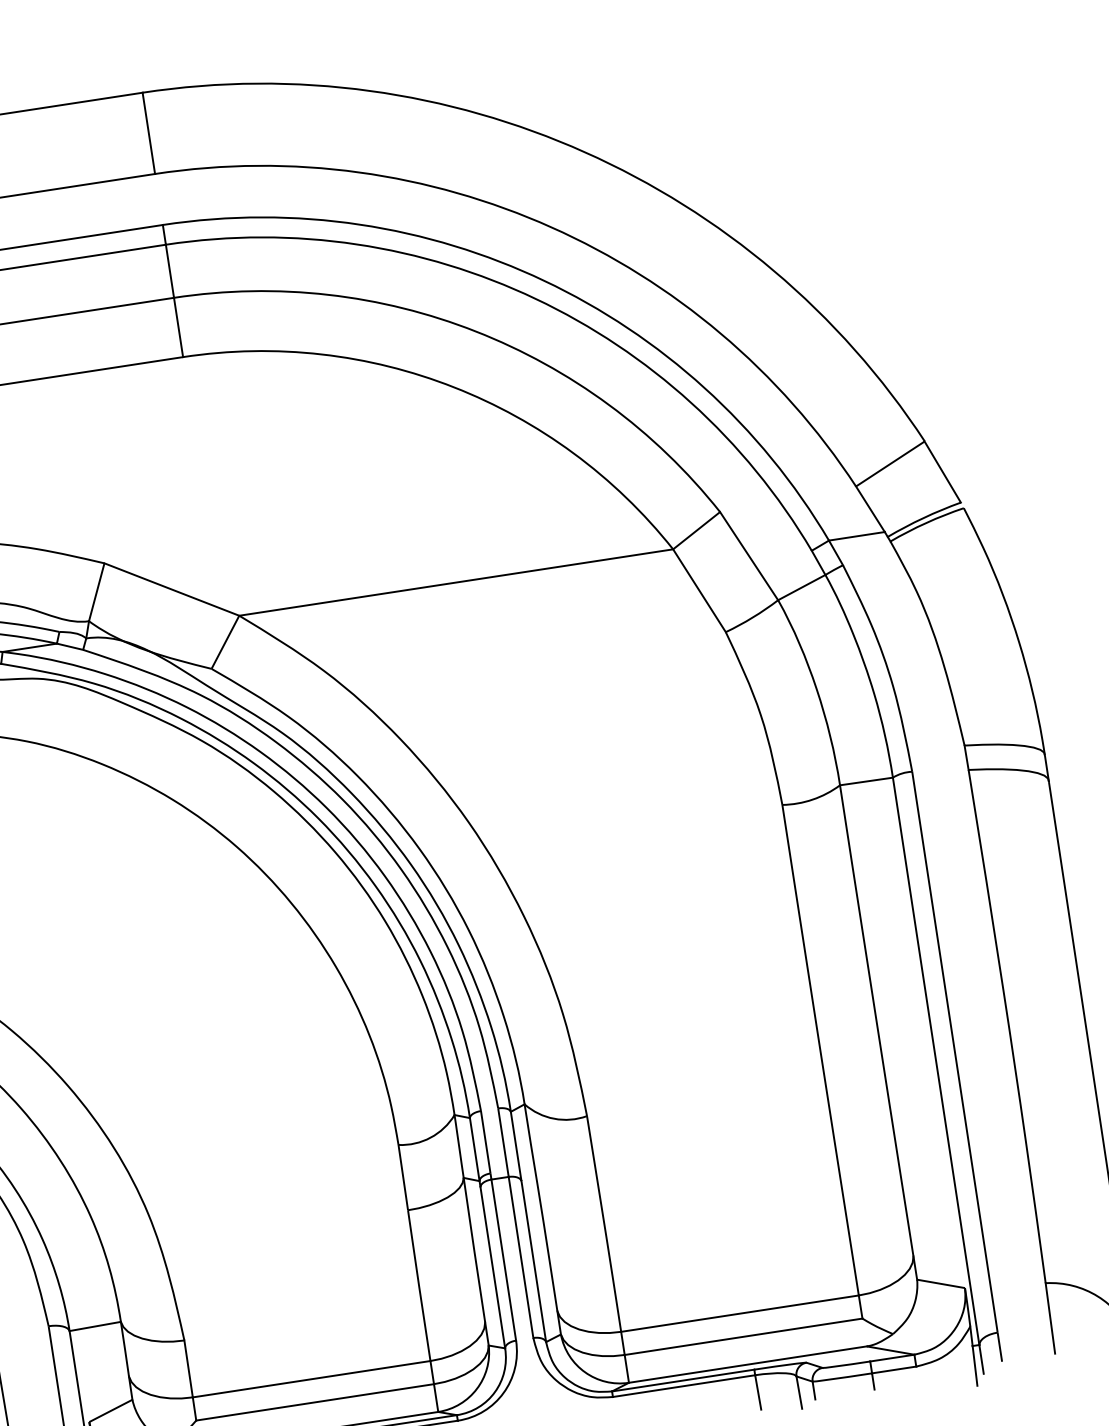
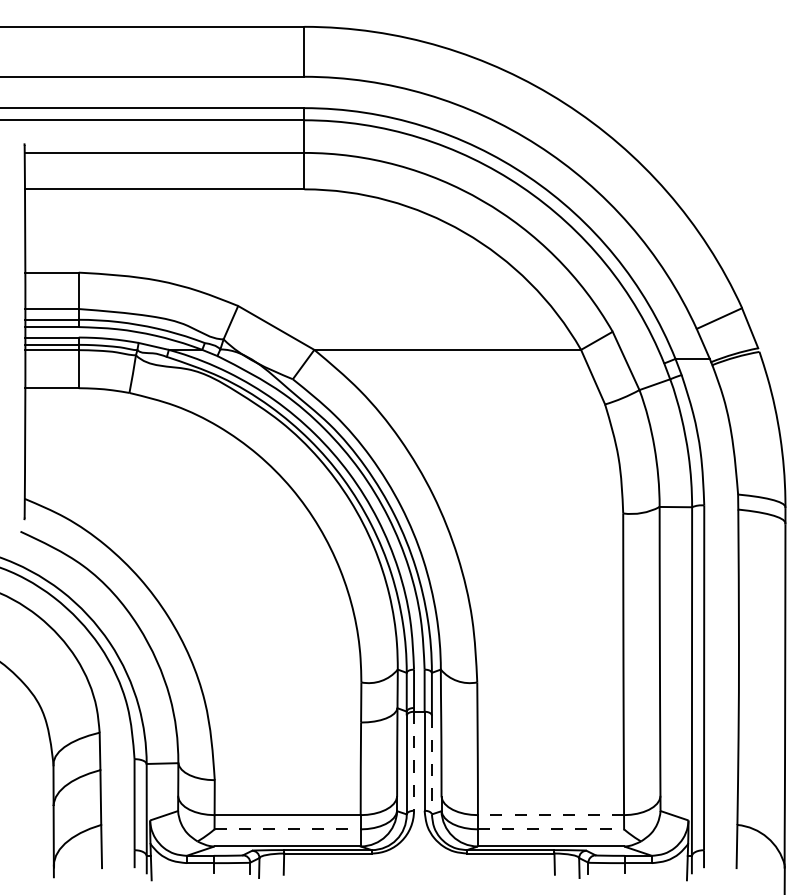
line: (504, 1260) -> (414, 761), solid -> dashed
line: (533, 1261) -> (431, 764), solid -> dashed
line: (739, 1314) -> (550, 815), solid -> dashed
line: (744, 1336) -> (551, 829), solid -> dashed
line: (316, 1402) -> (288, 829), solid -> dashed

